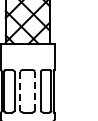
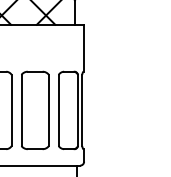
line: (20, 91) -> (22, 110), dashed -> solid
line: (35, 91) -> (49, 110), dashed -> solid

